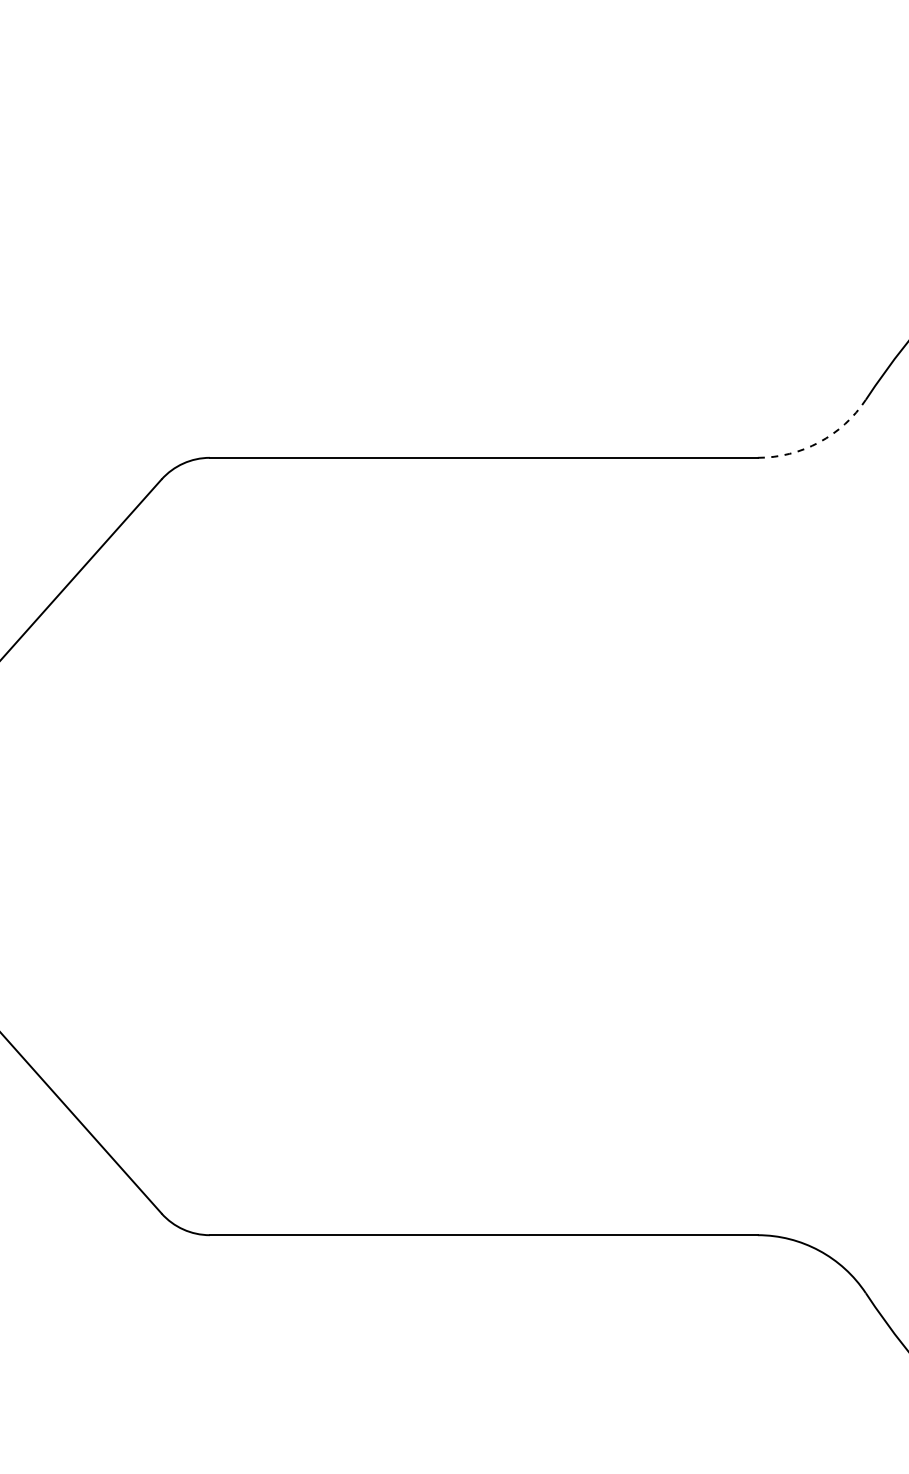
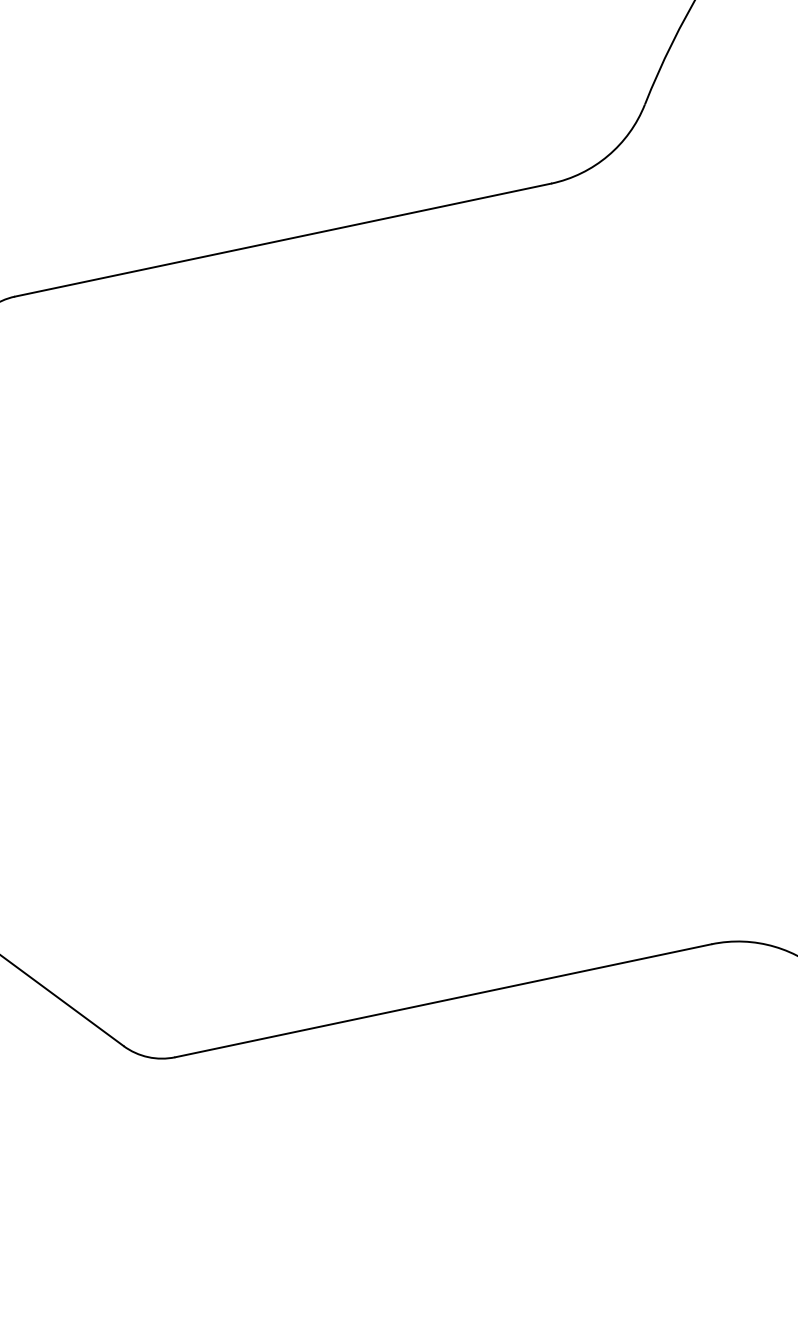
arc: (819, 442) -> (608, 155), dashed -> solid

